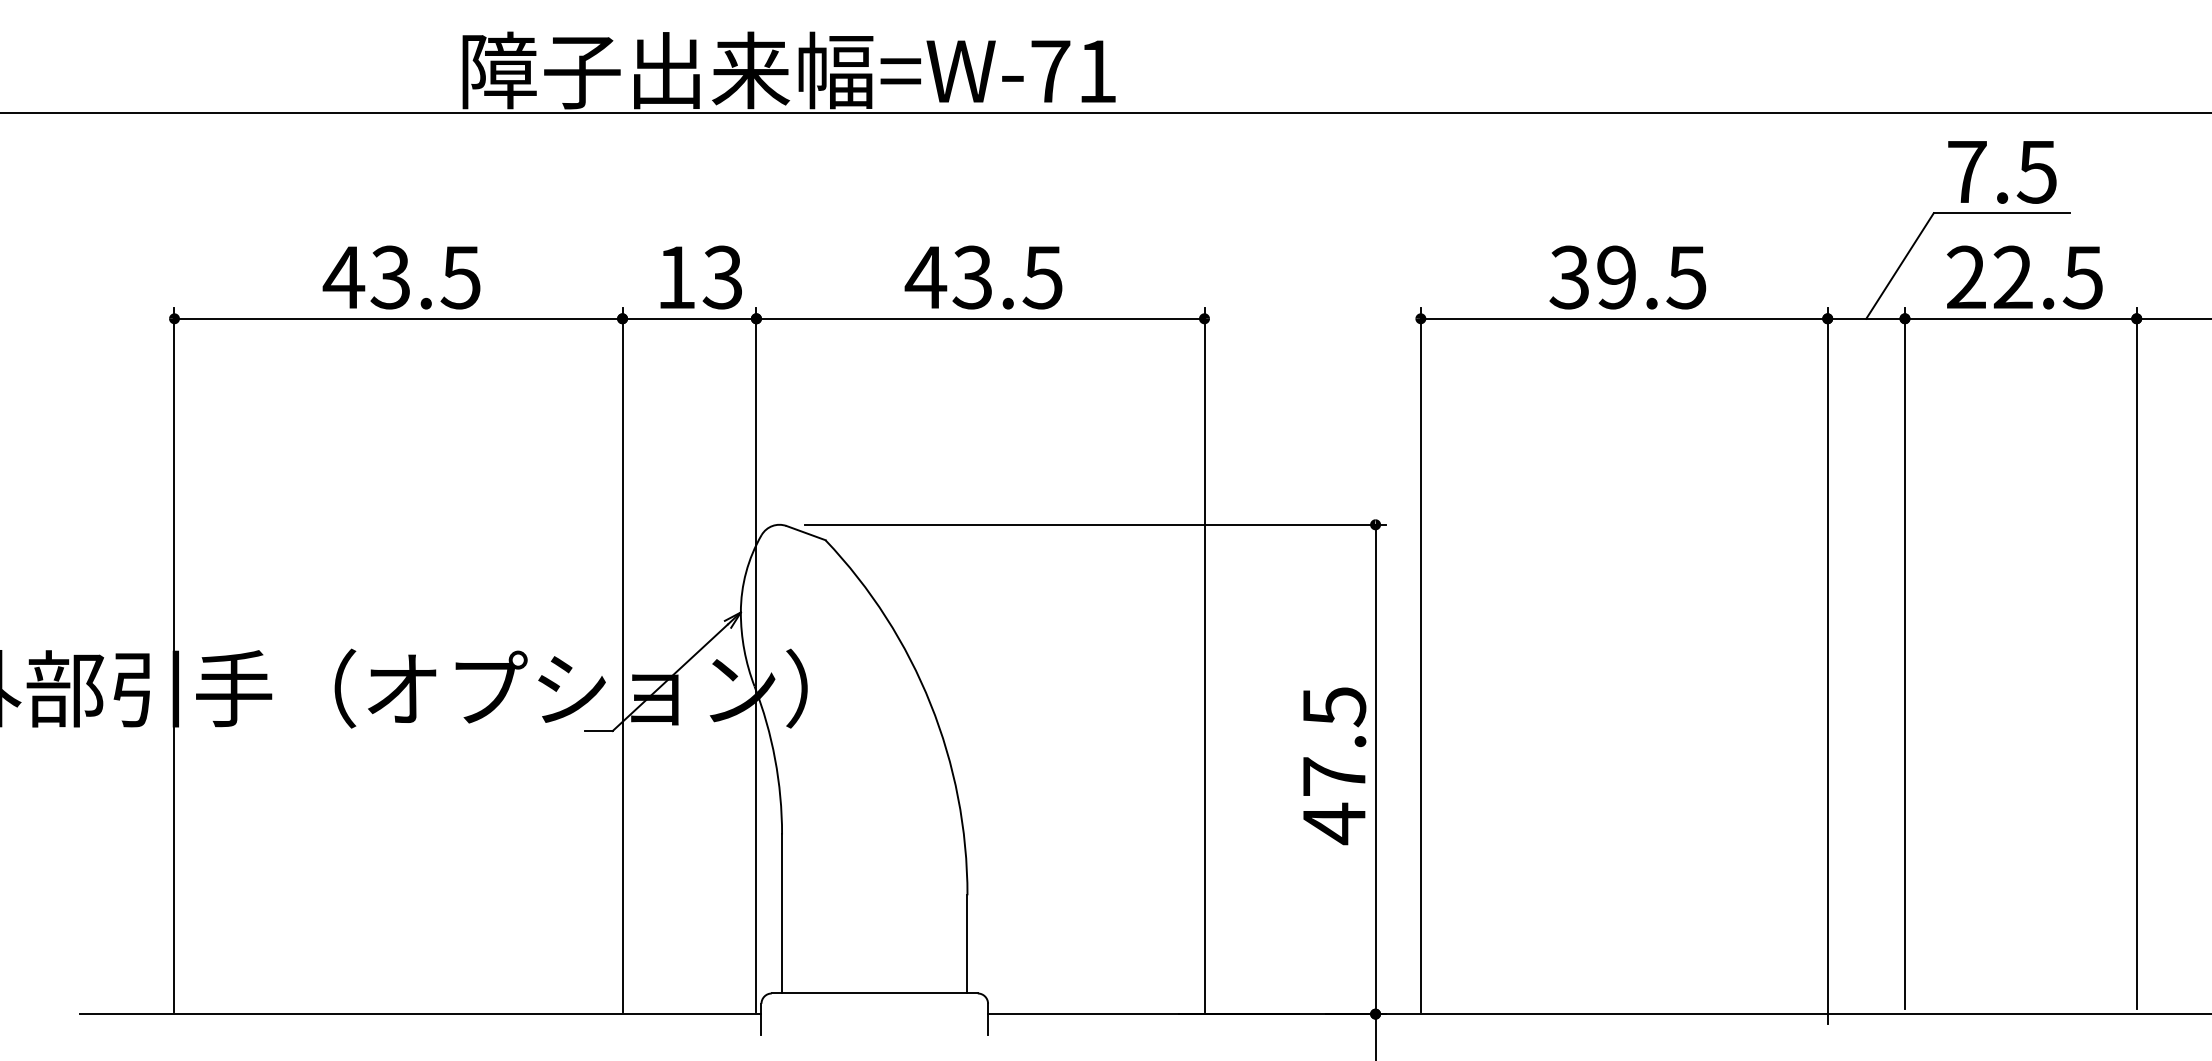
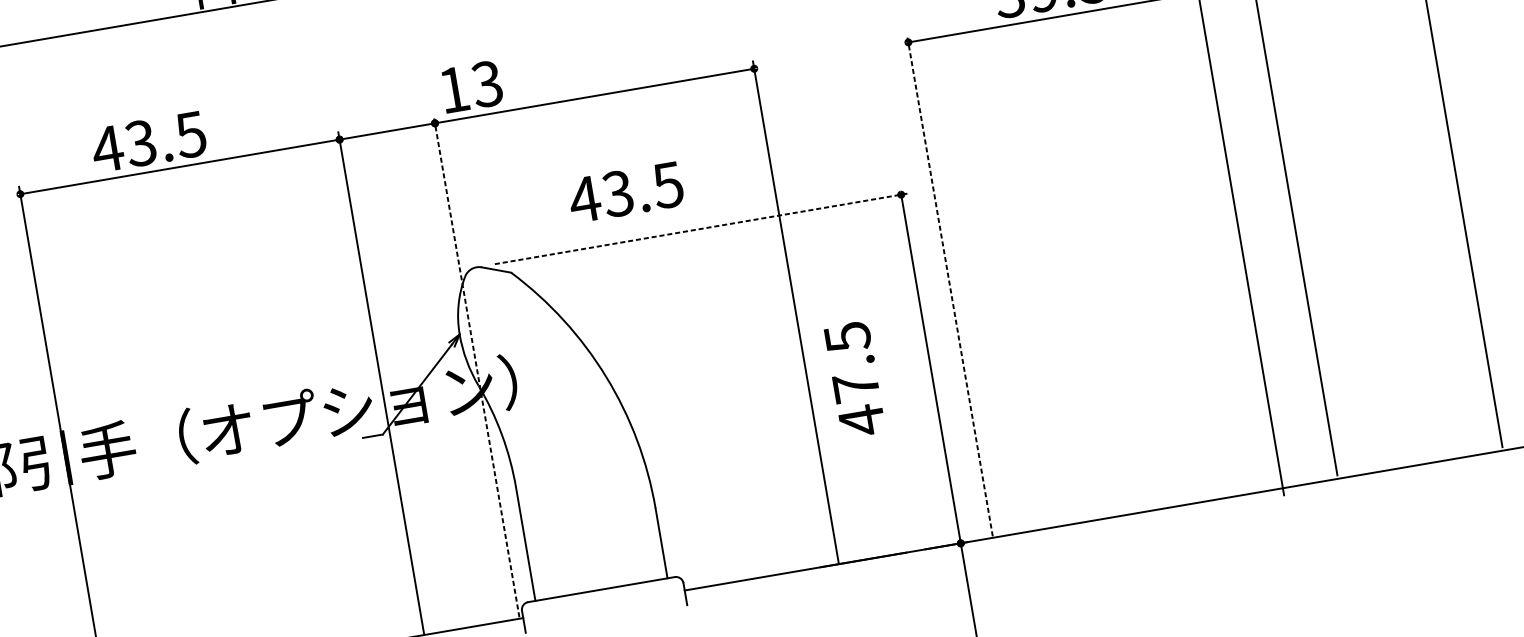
text: (401, 277) -> (148, 142), moved
text: (700, 277) -> (471, 86), moved
text: (983, 277) -> (625, 192), moved
line: (1096, 524) -> (702, 228), solid -> dashed
line: (756, 660) -> (476, 366), solid -> dashed
line: (1420, 660) -> (949, 285), solid -> dashed
text: (1334, 766) -> (855, 379), moved

